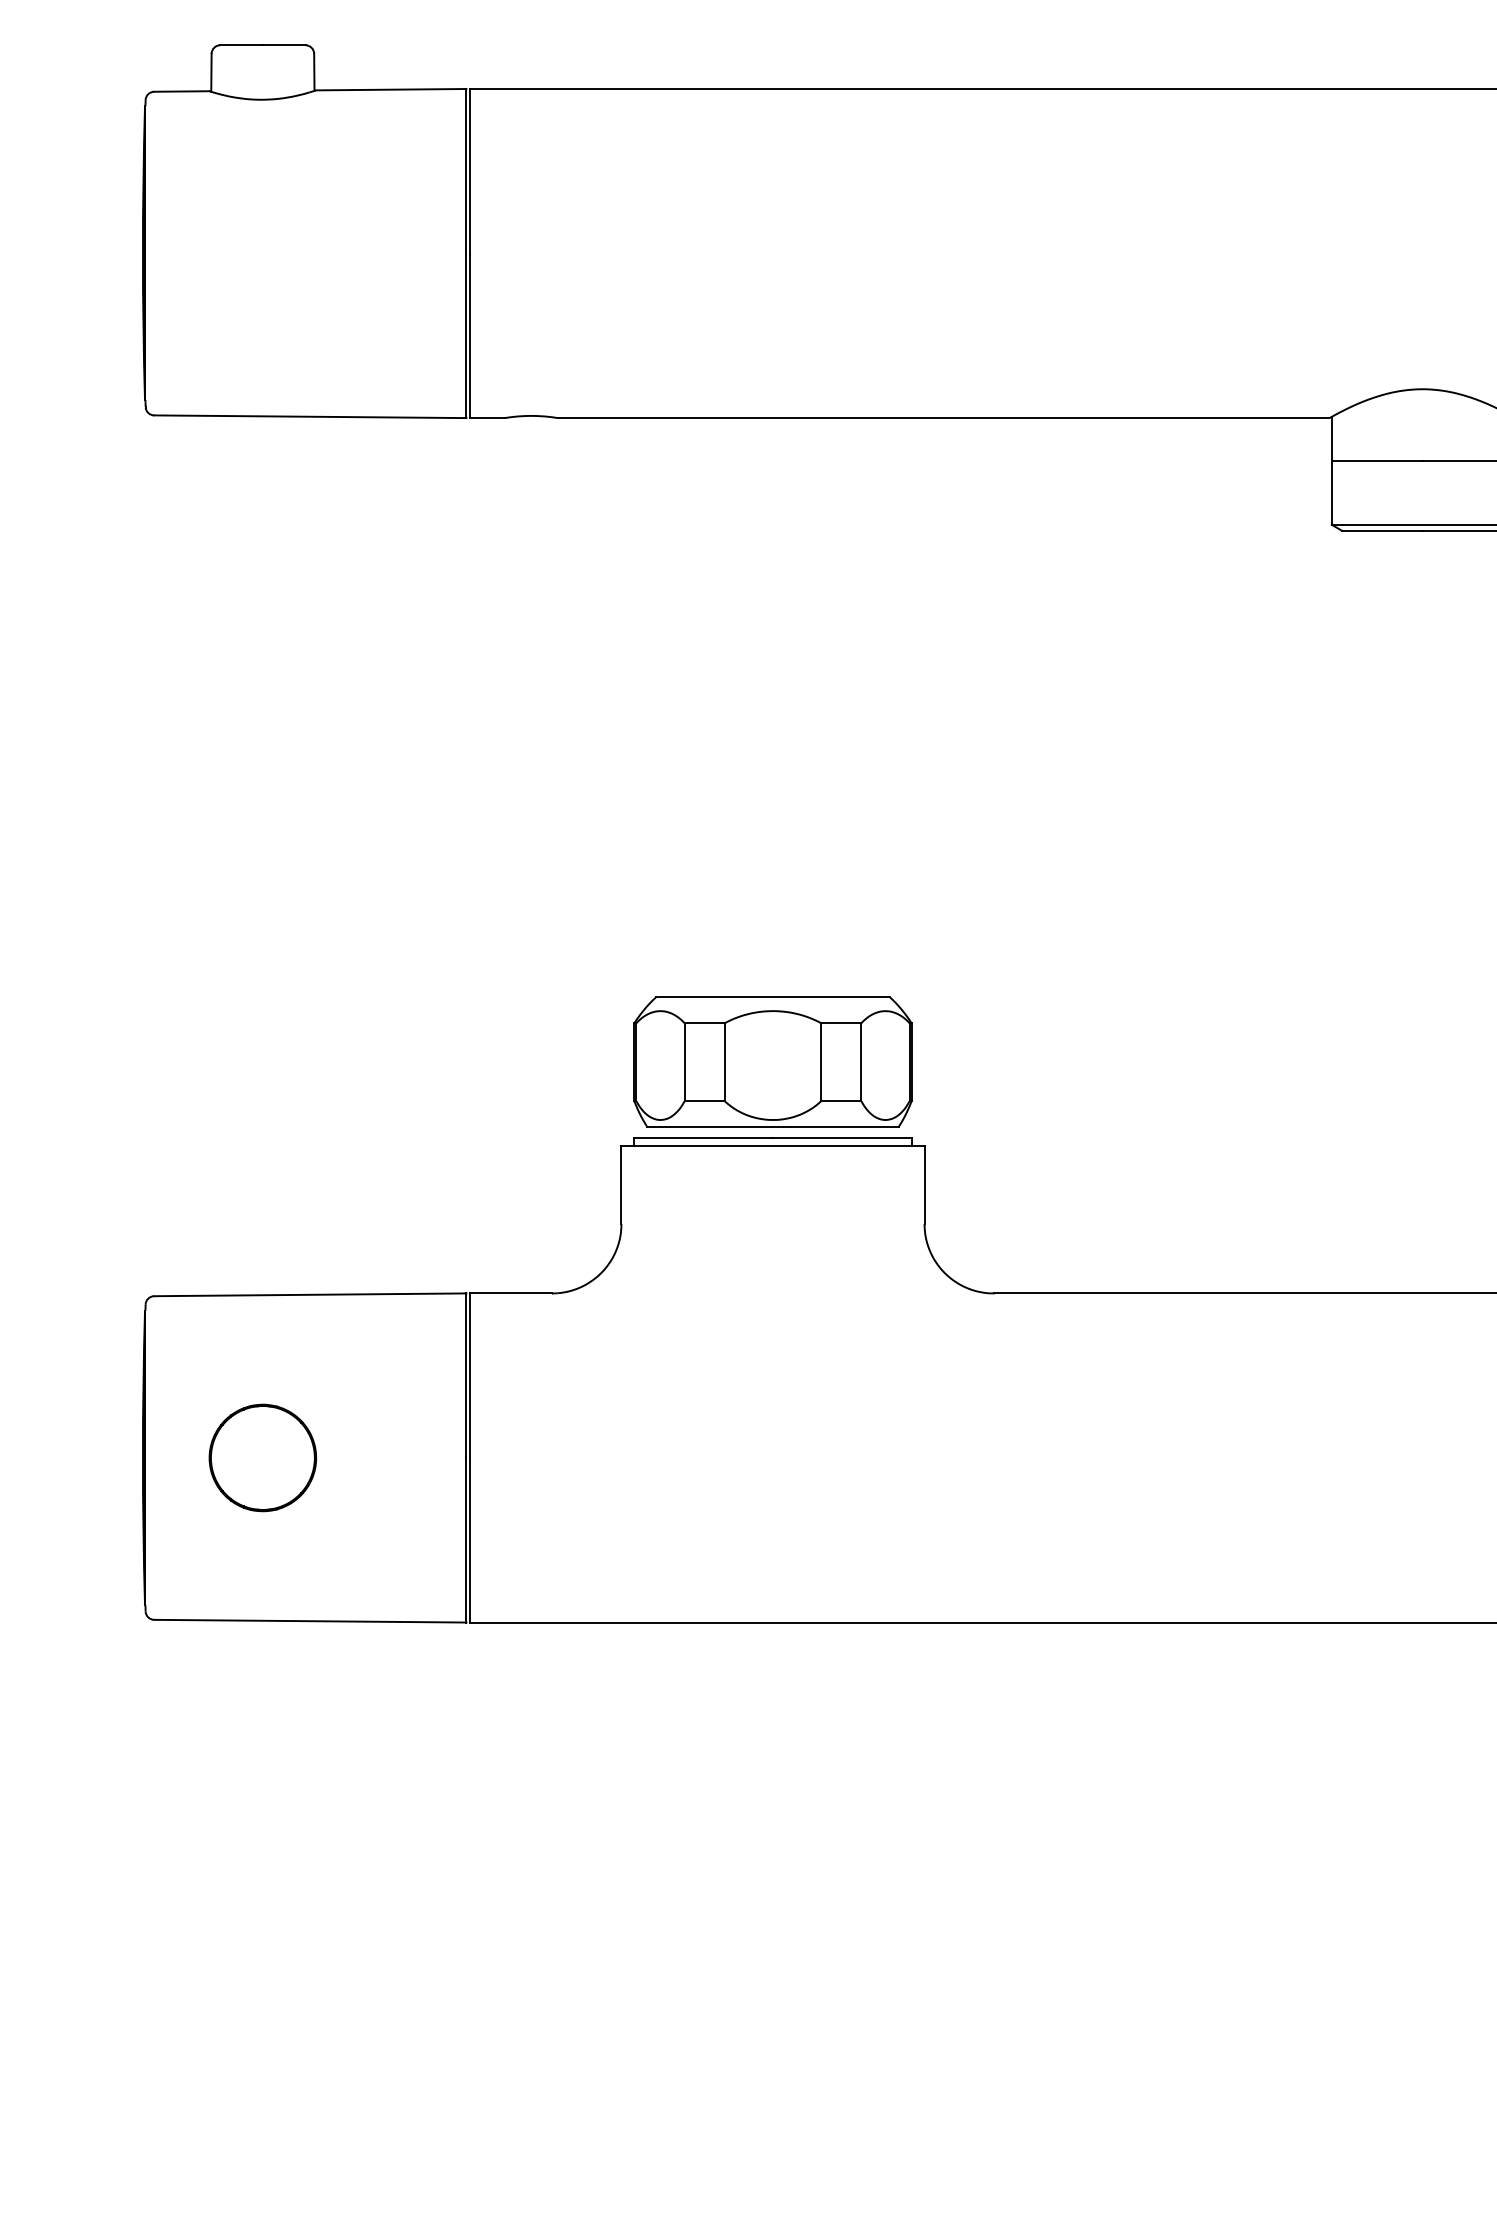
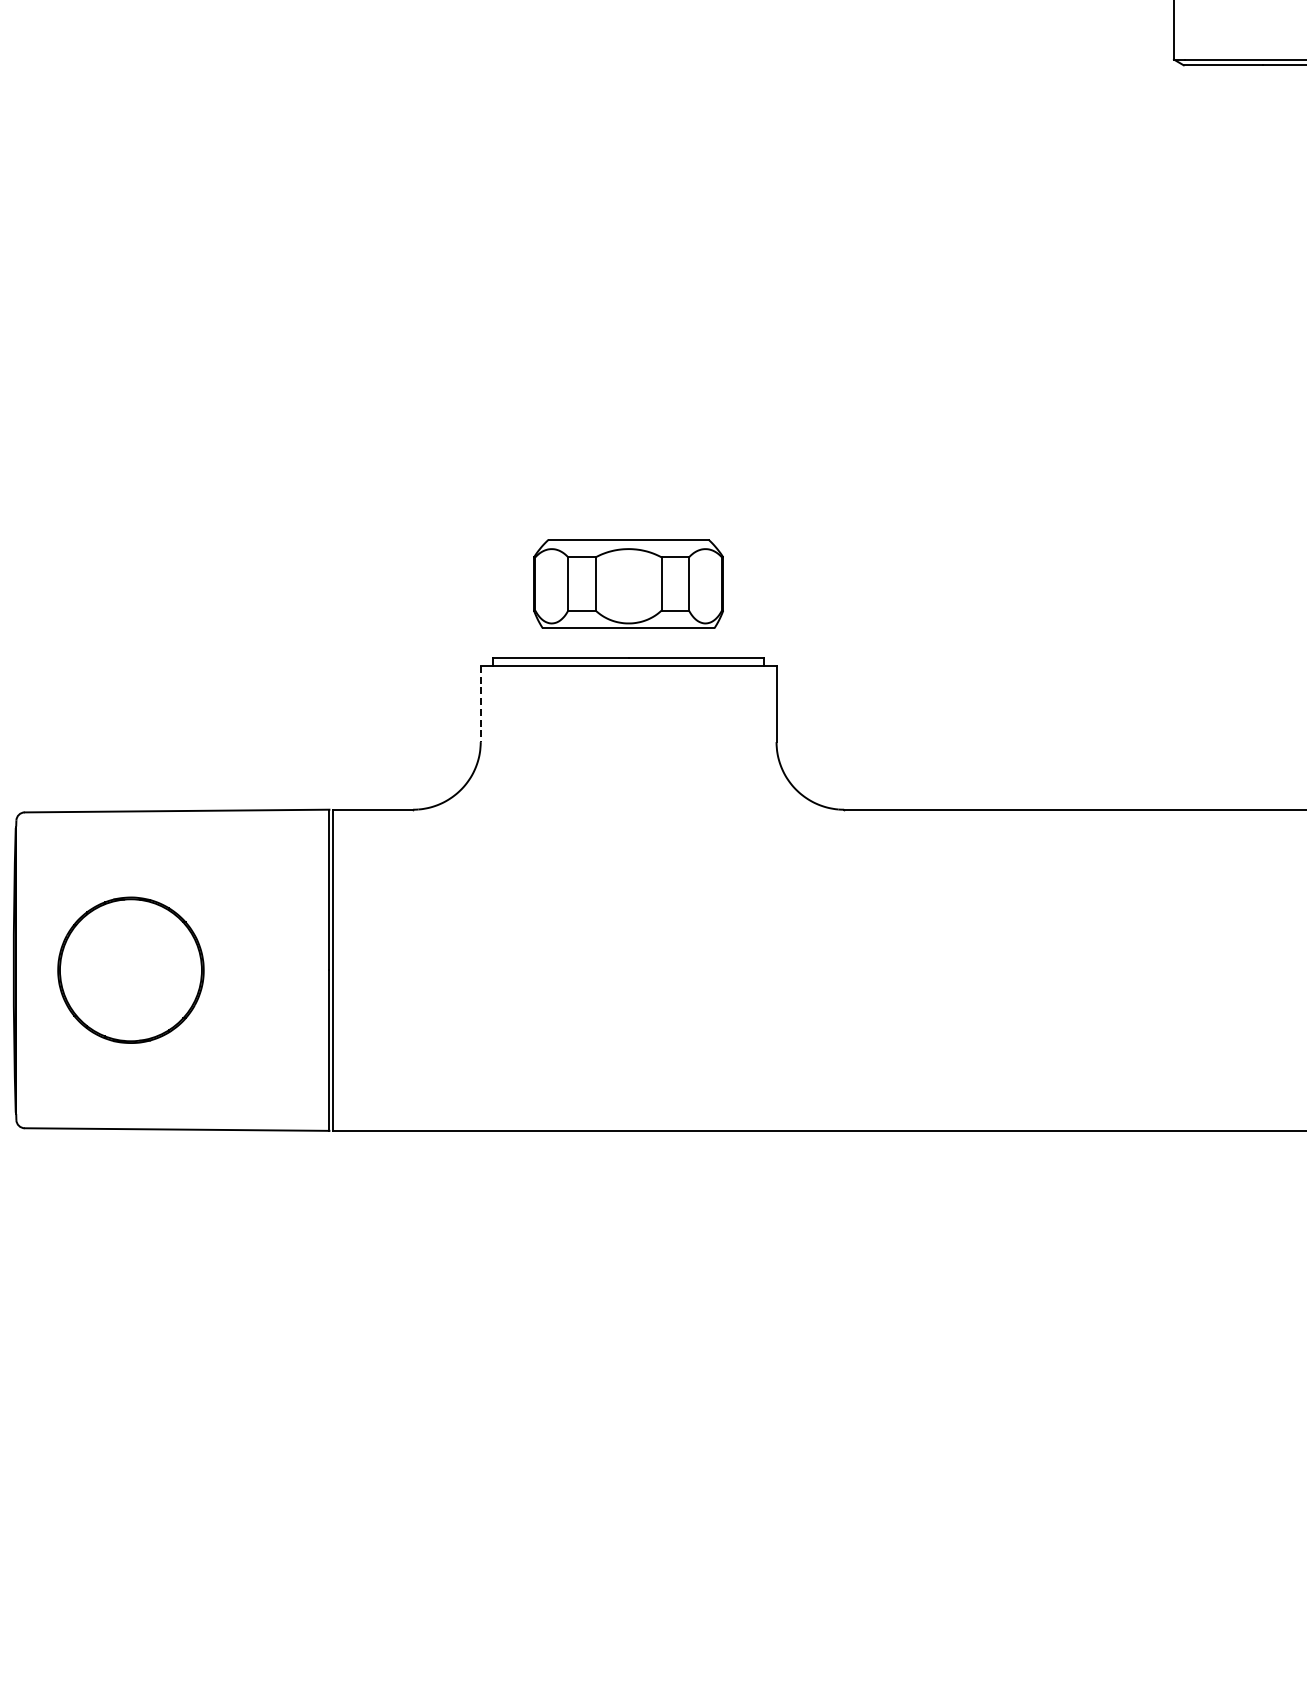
part: (772, 1061) -> (628, 583), size x0.7
line: (621, 1185) -> (480, 704), solid -> dashed
part: (262, 1457) -> (130, 969), size x1.4

